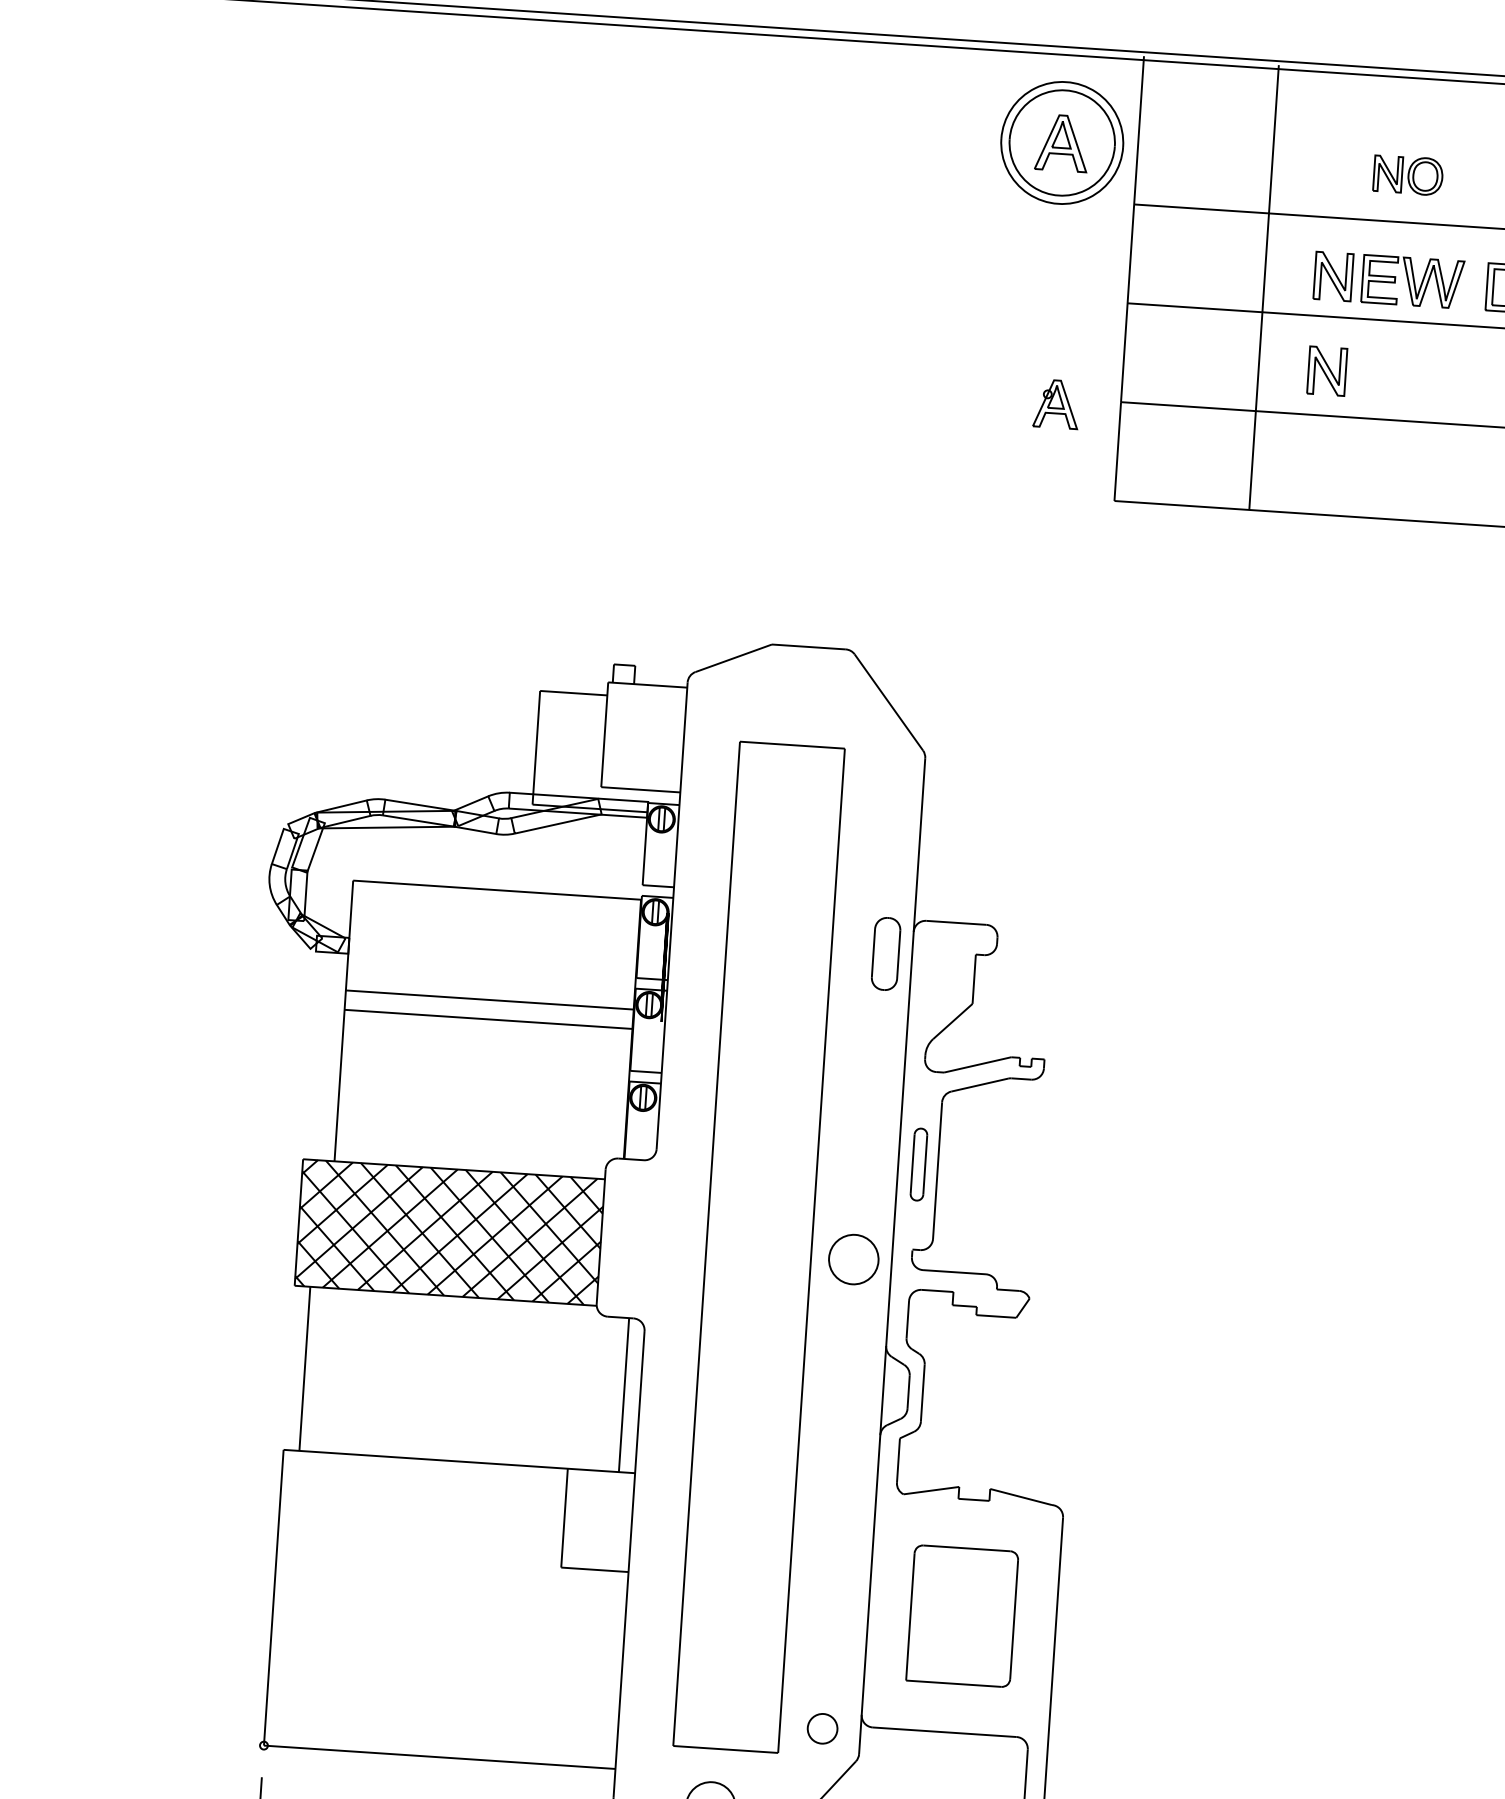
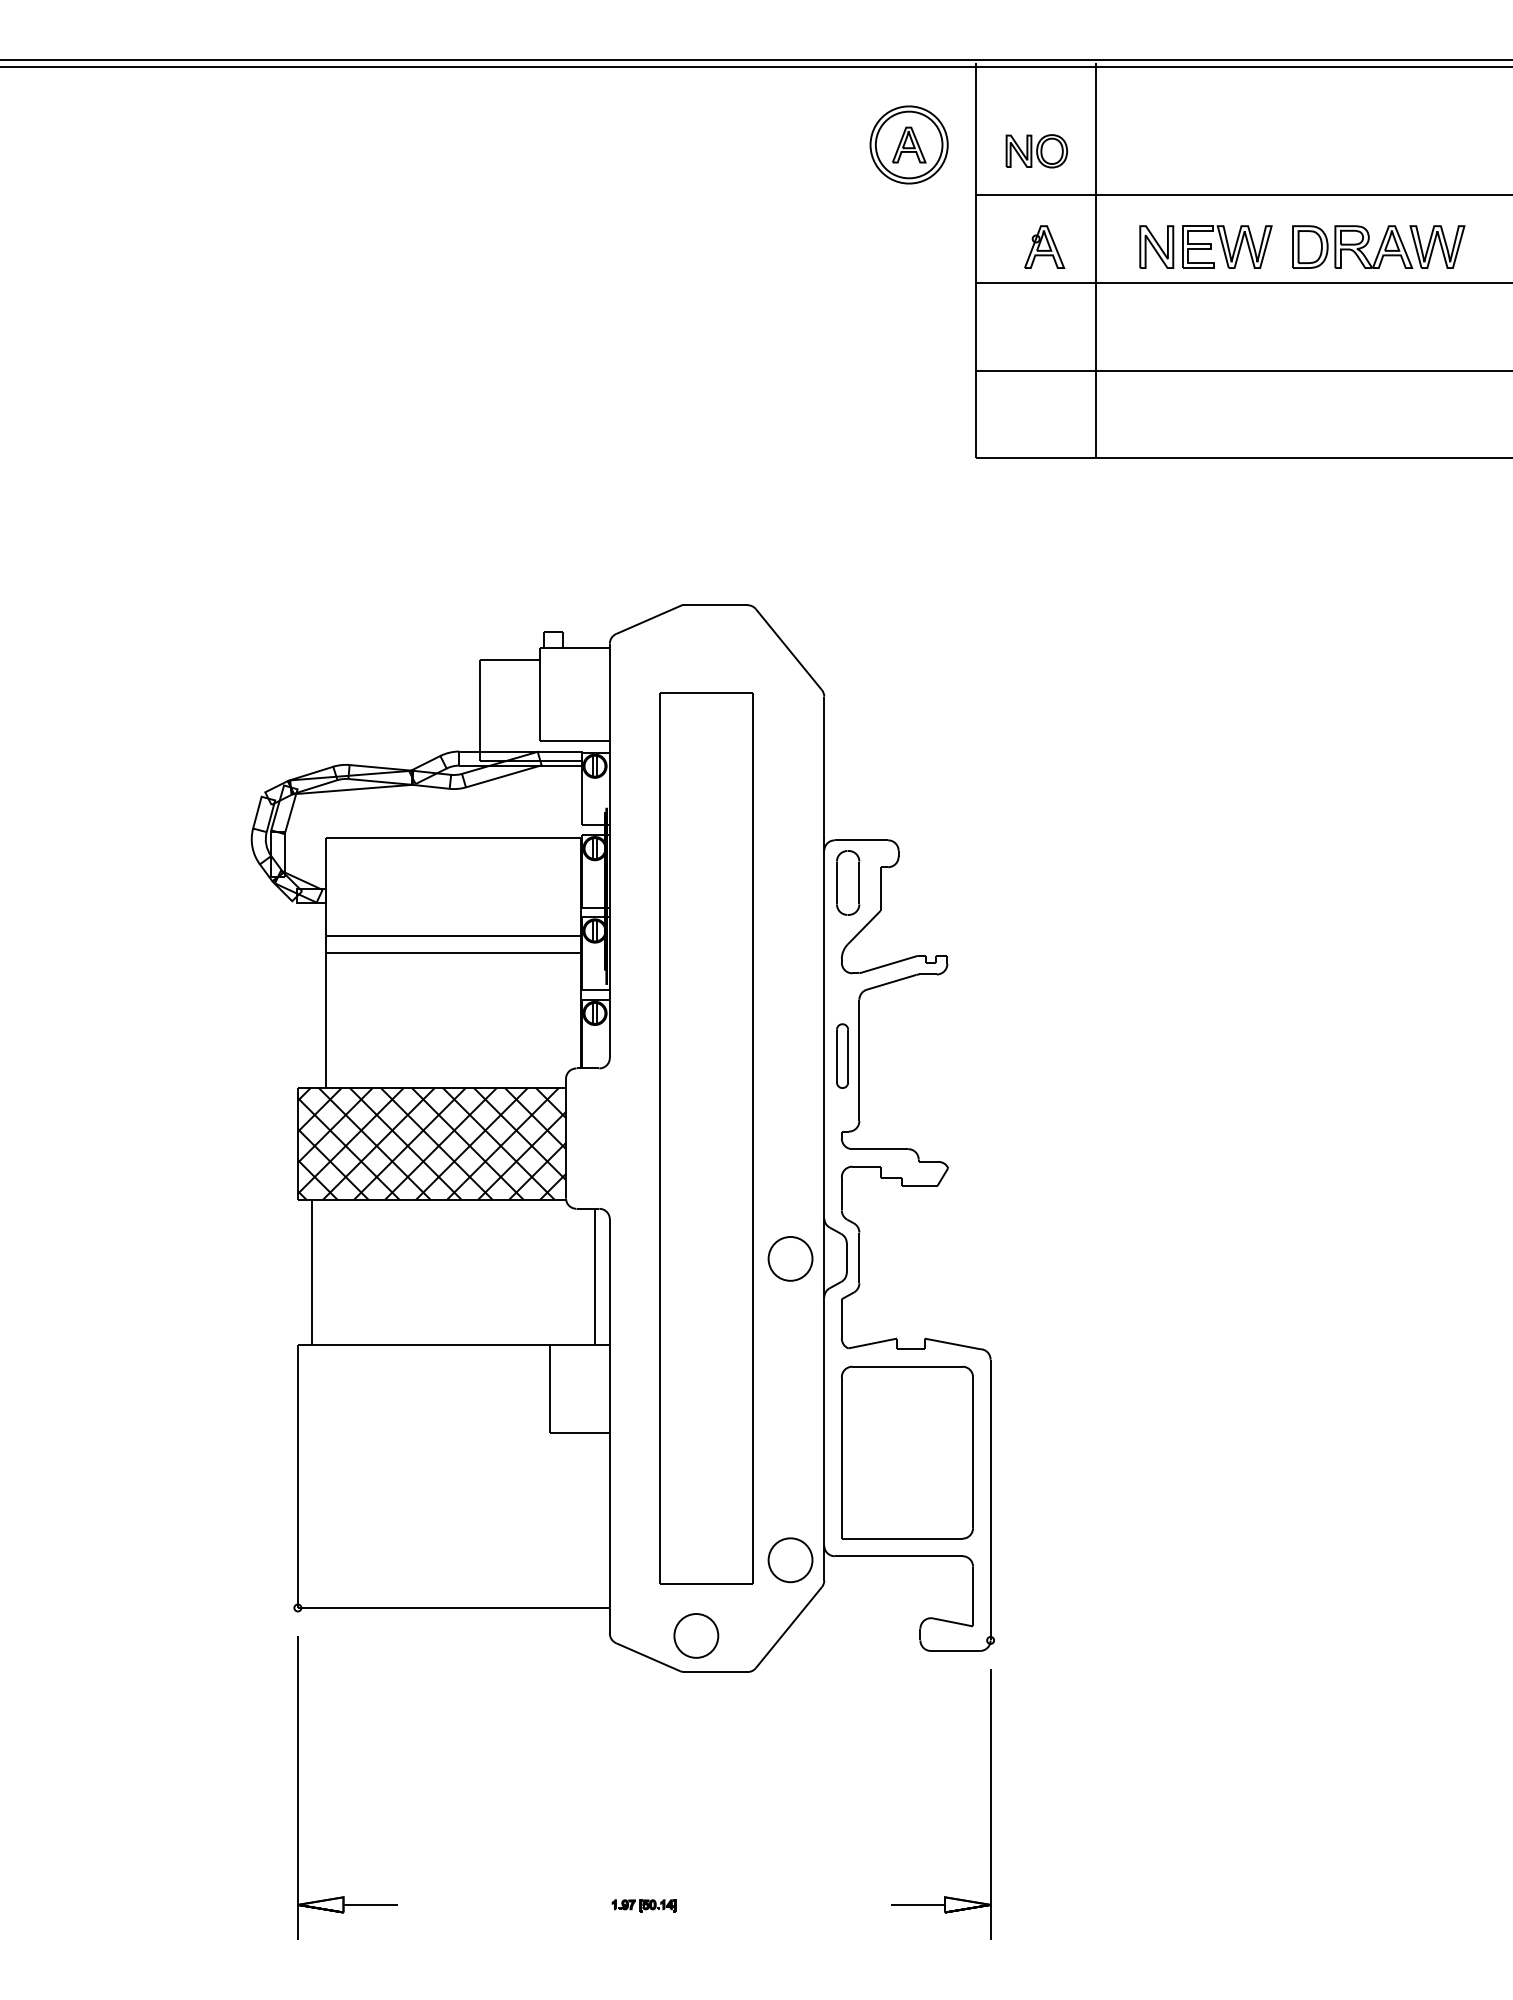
part: (1061, 142) -> (908, 144), size x0.71
part: (1407, 175) -> (1036, 151), moved
part: (1326, 370) -> (1156, 330), removed
part: (1056, 403) -> (1044, 246), moved
part: (886, 953) -> (848, 882), moved
part: (853, 1259) -> (790, 1258), moved
part: (962, 1616) -> (907, 1452), size x1.43
part: (822, 1728) -> (790, 1560), size x1.67

